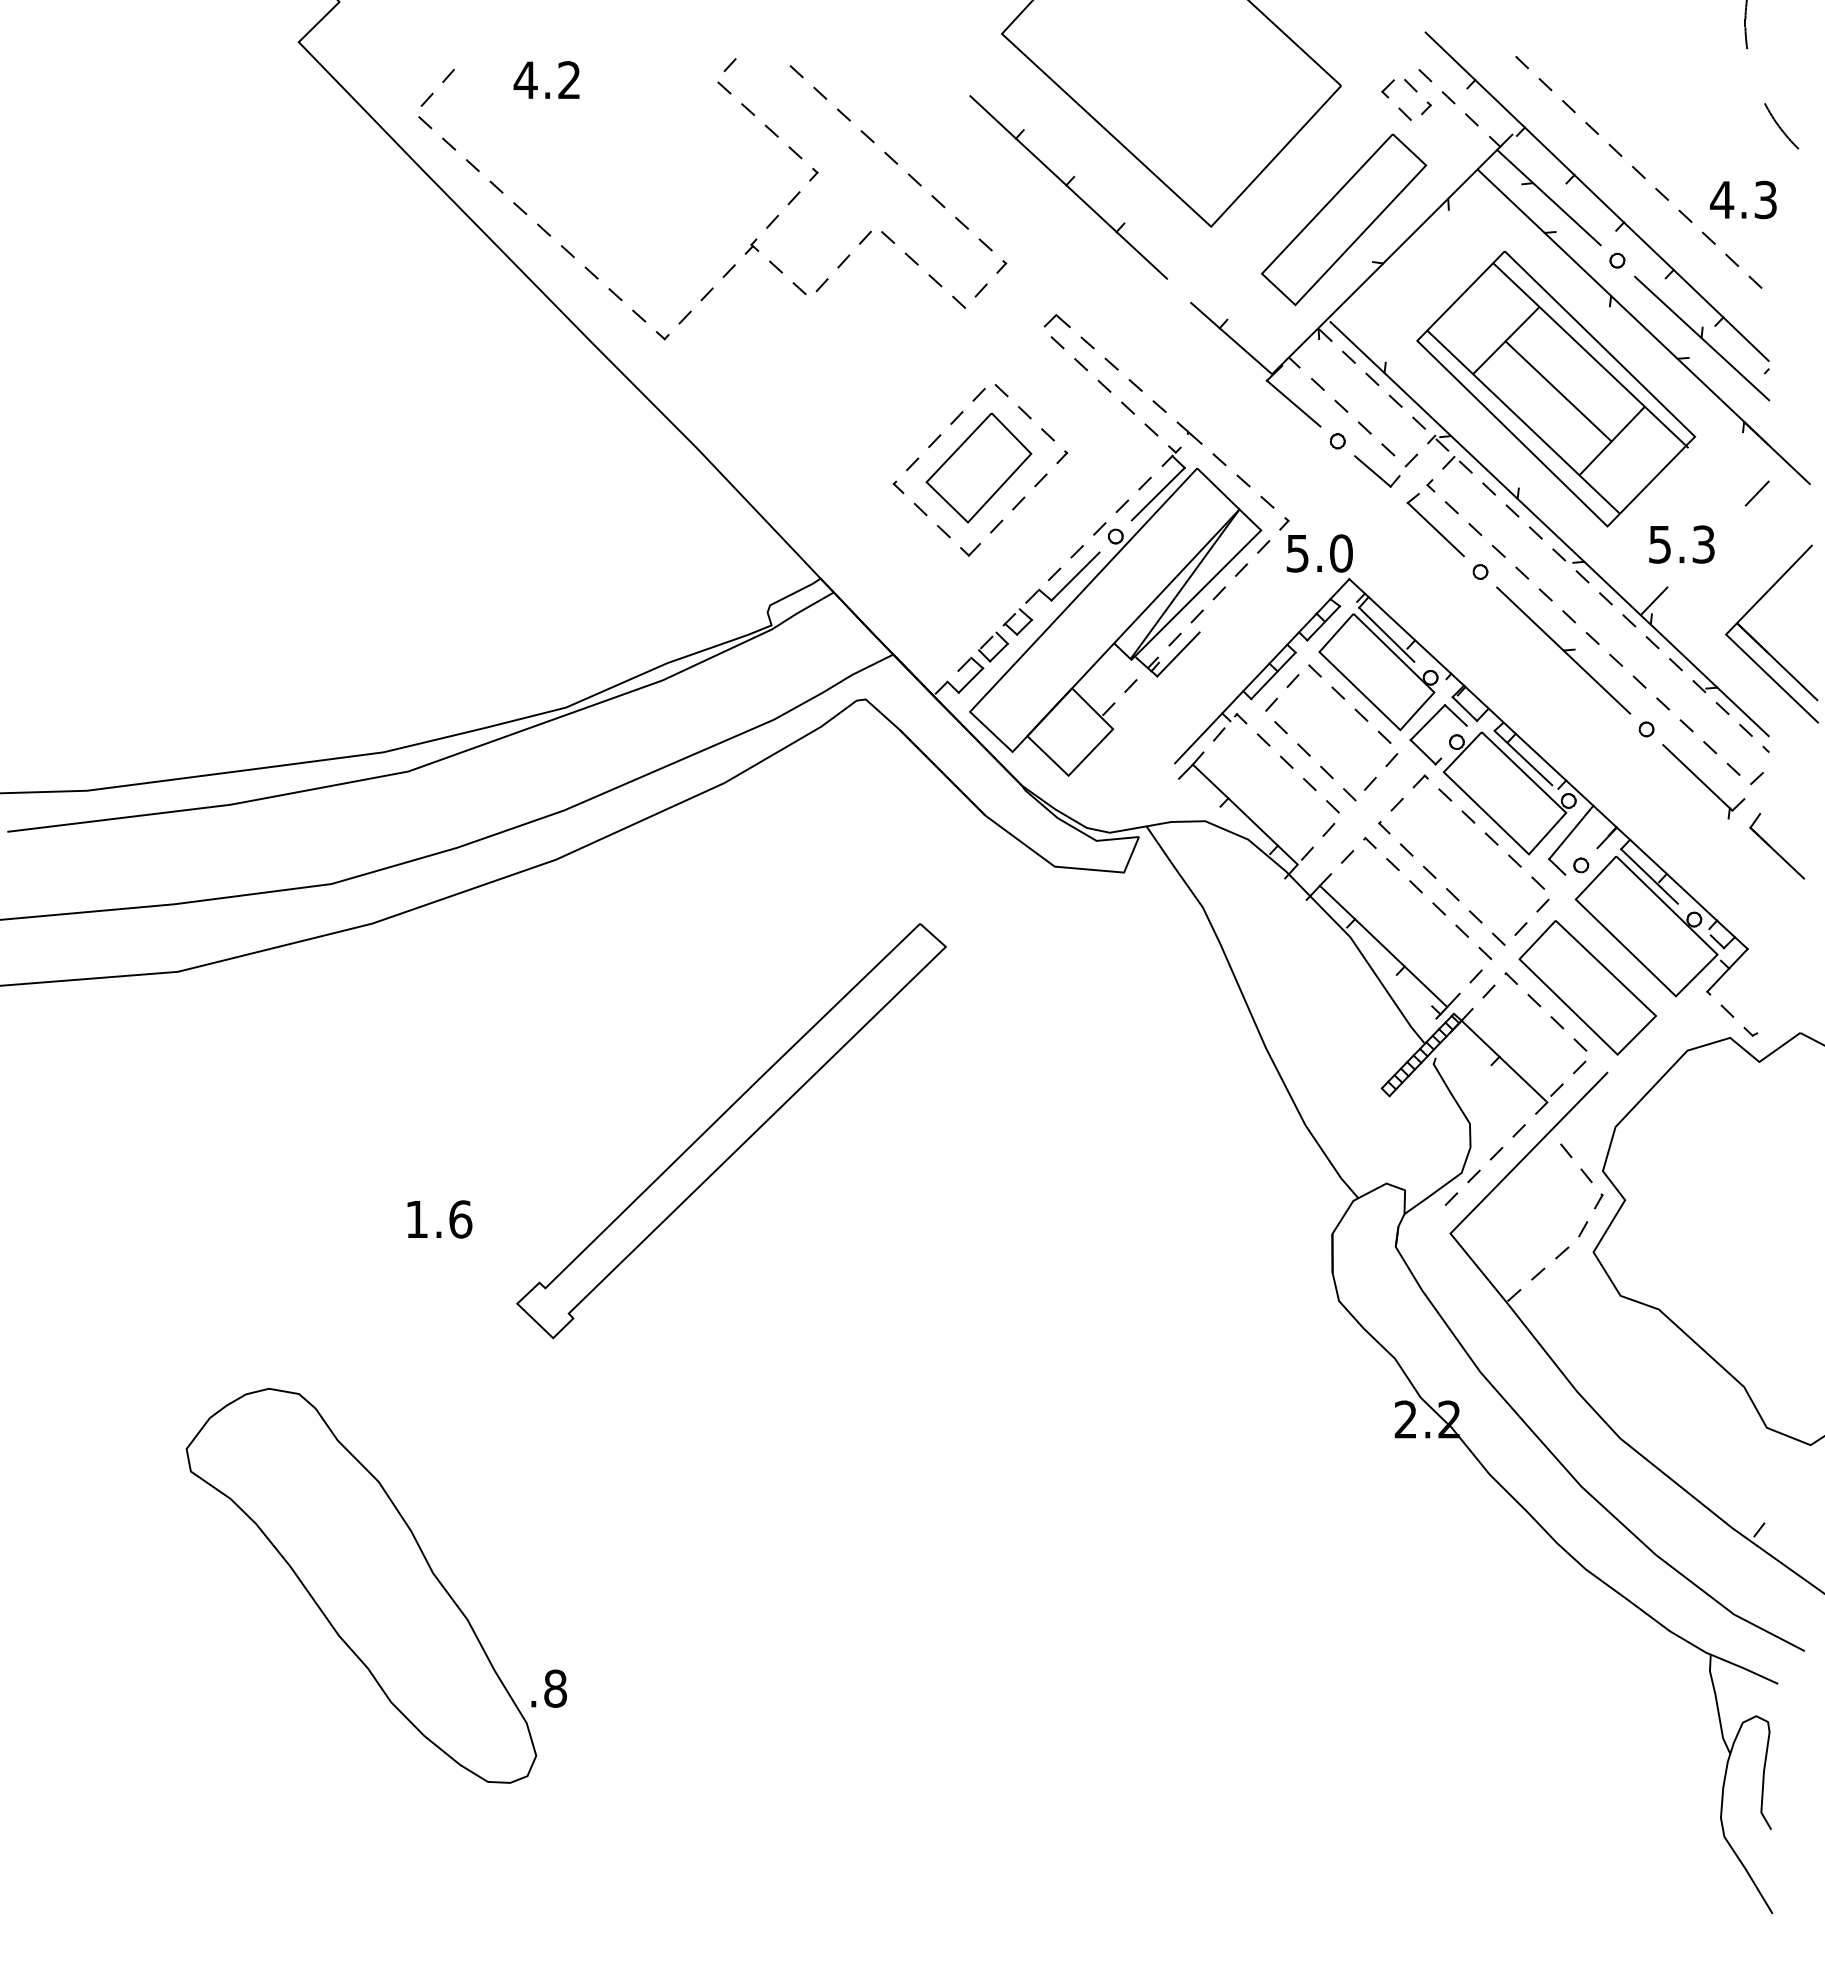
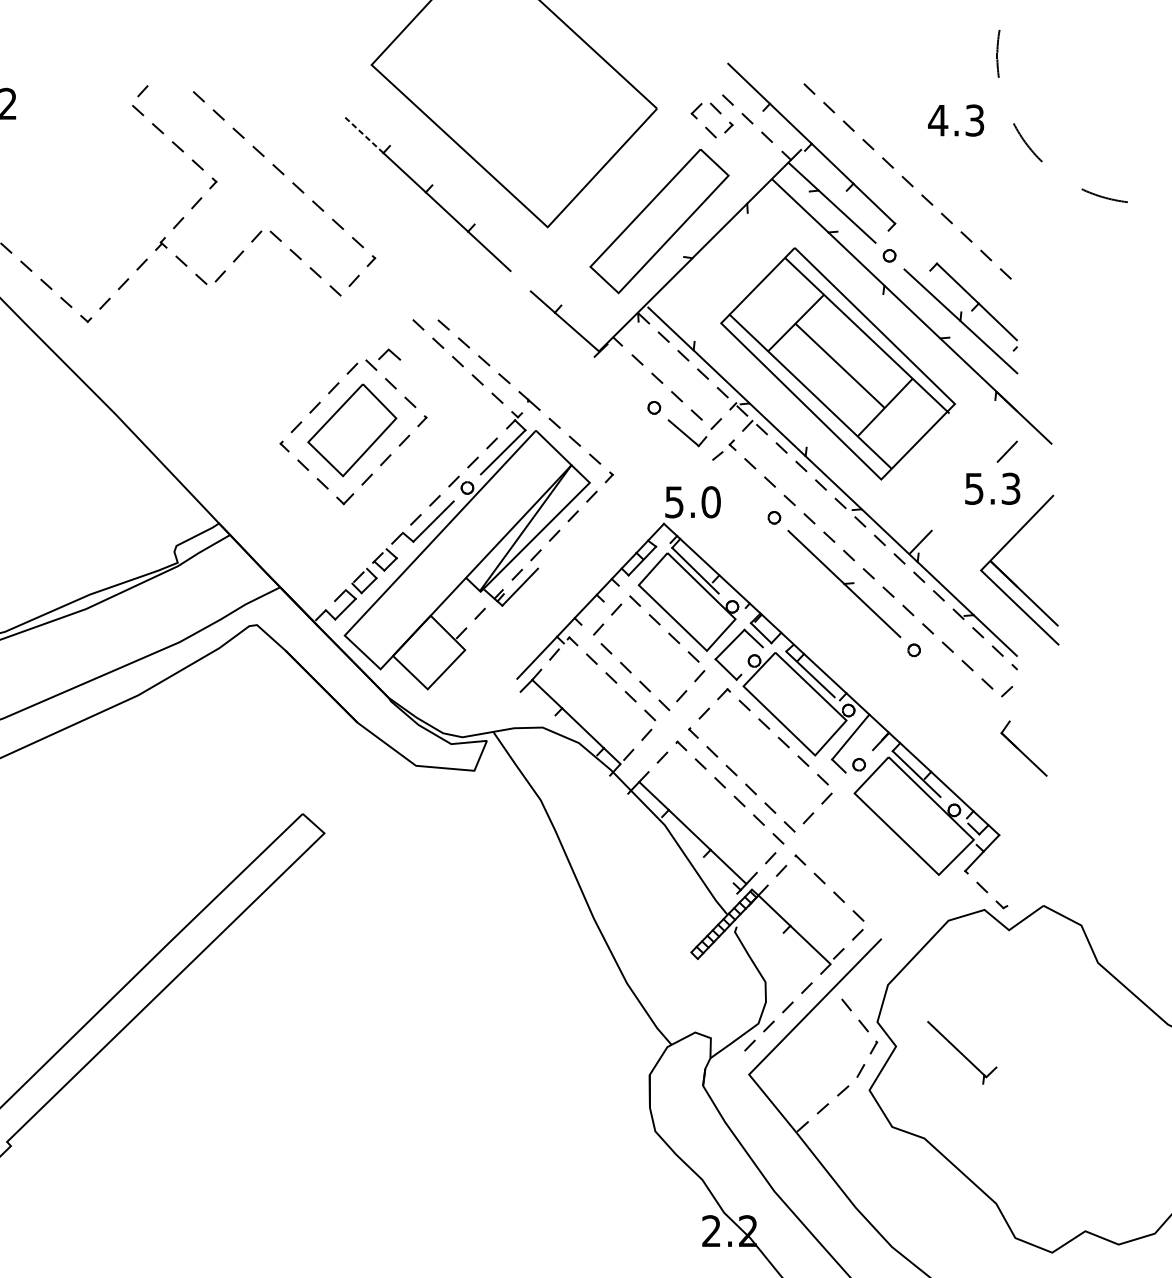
line: (992, 117) -> (363, 135), solid -> dashed
text: (1743, 199) -> (956, 120), moved
line: (1648, 245) -> (915, 243), removed
part: (1056, 321) -> (388, 354), moved
line: (1293, 403) -> (617, 376), removed
line: (1435, 529) -> (736, 482), removed
text: (1681, 544) -> (992, 488), moved
text: (1319, 553) -> (692, 502), moved
line: (1273, 675) -> (600, 604), removed
part: (1703, 781) -> (962, 1052), moved
part: (1587, 987) -> (864, 867), removed

